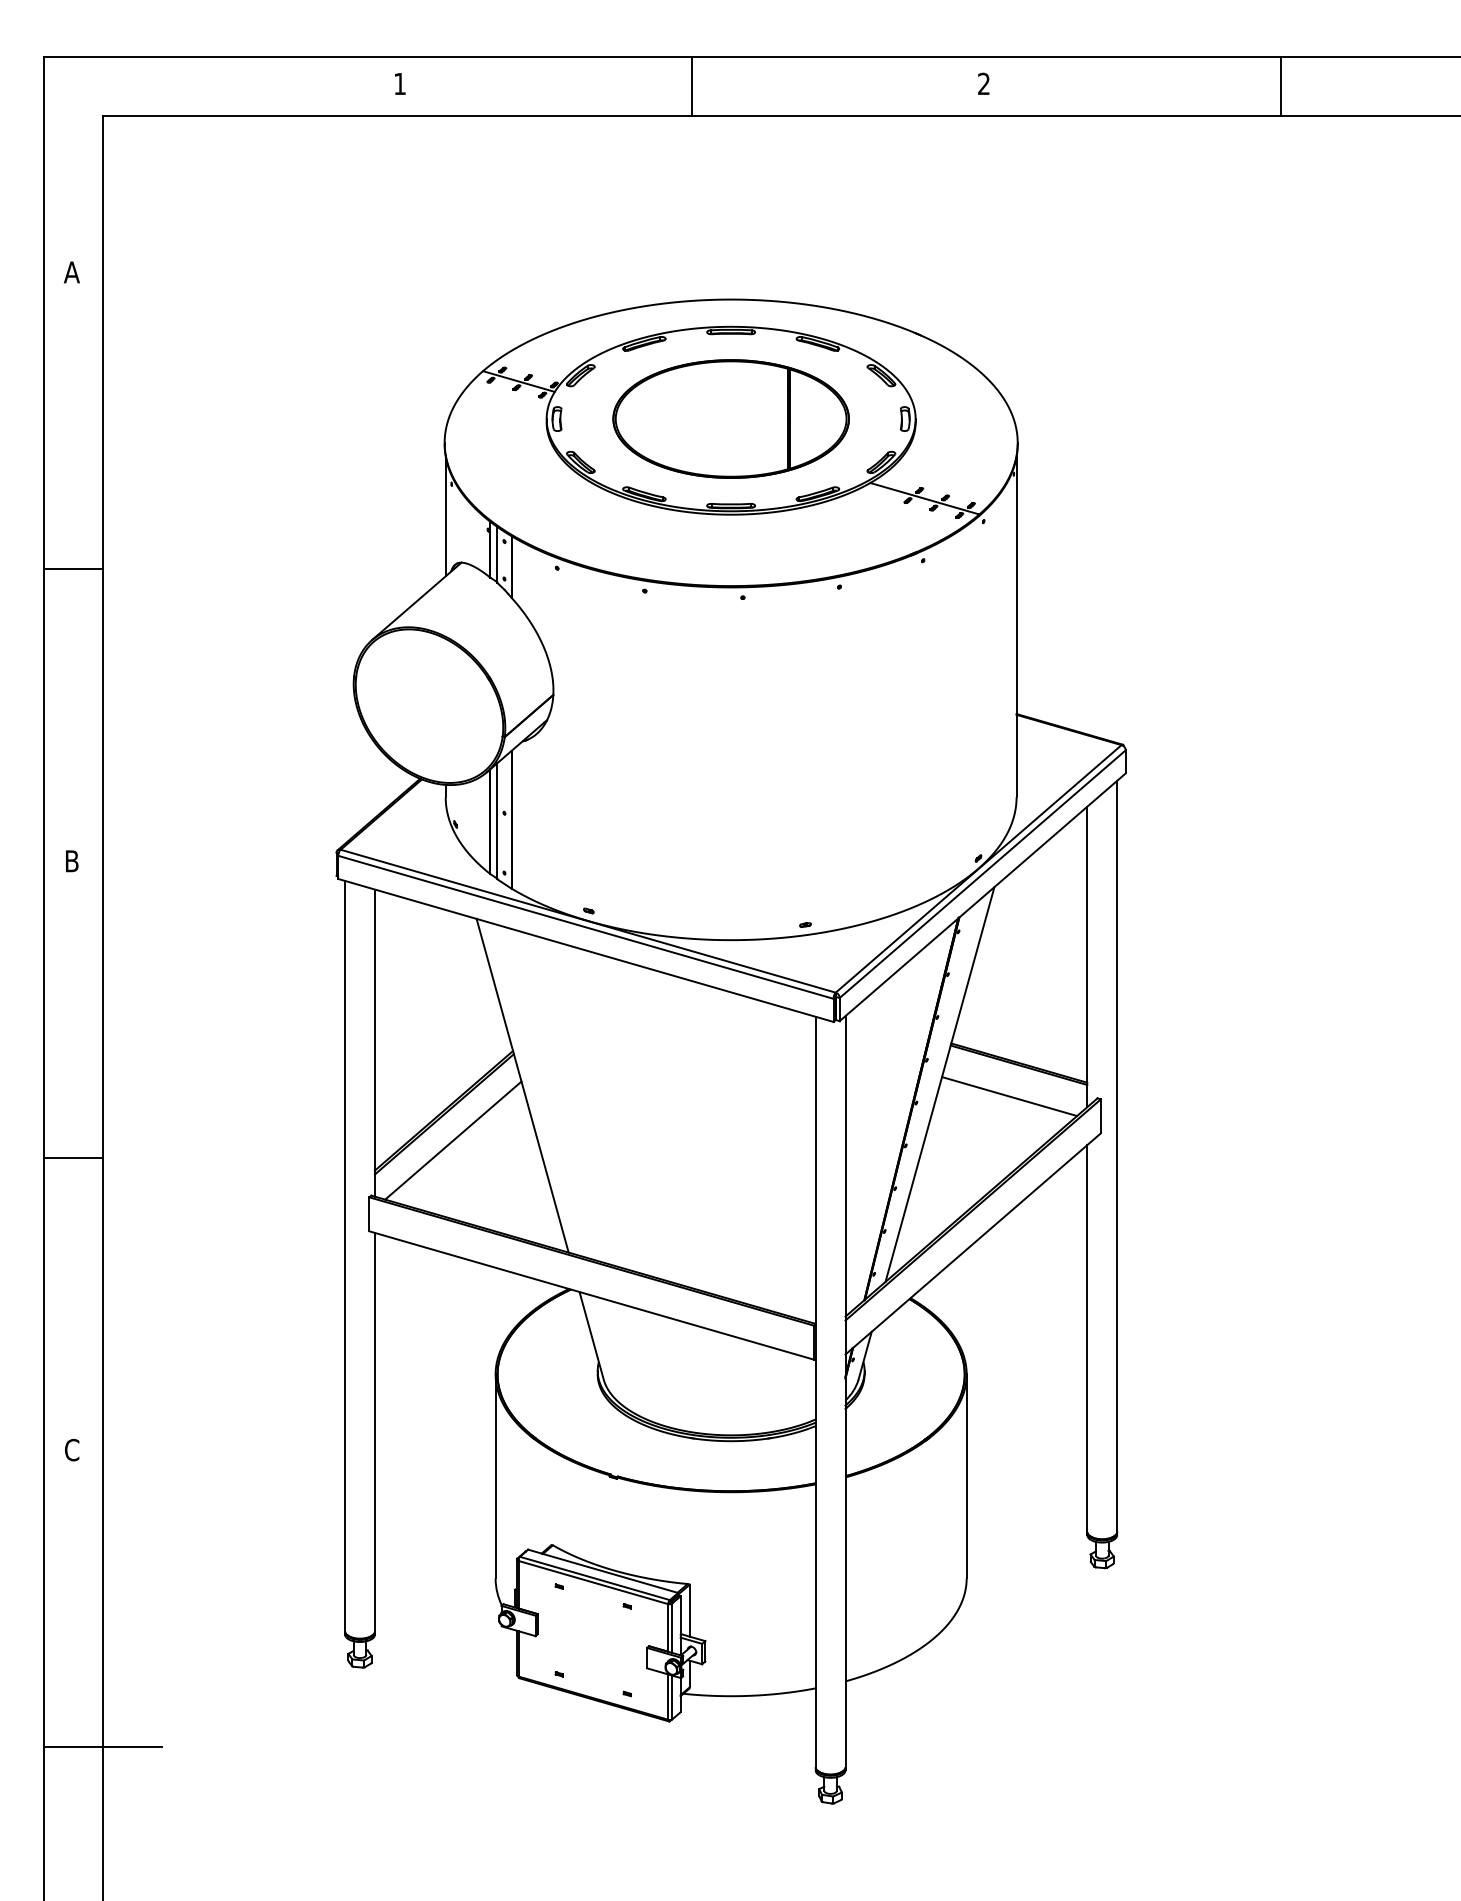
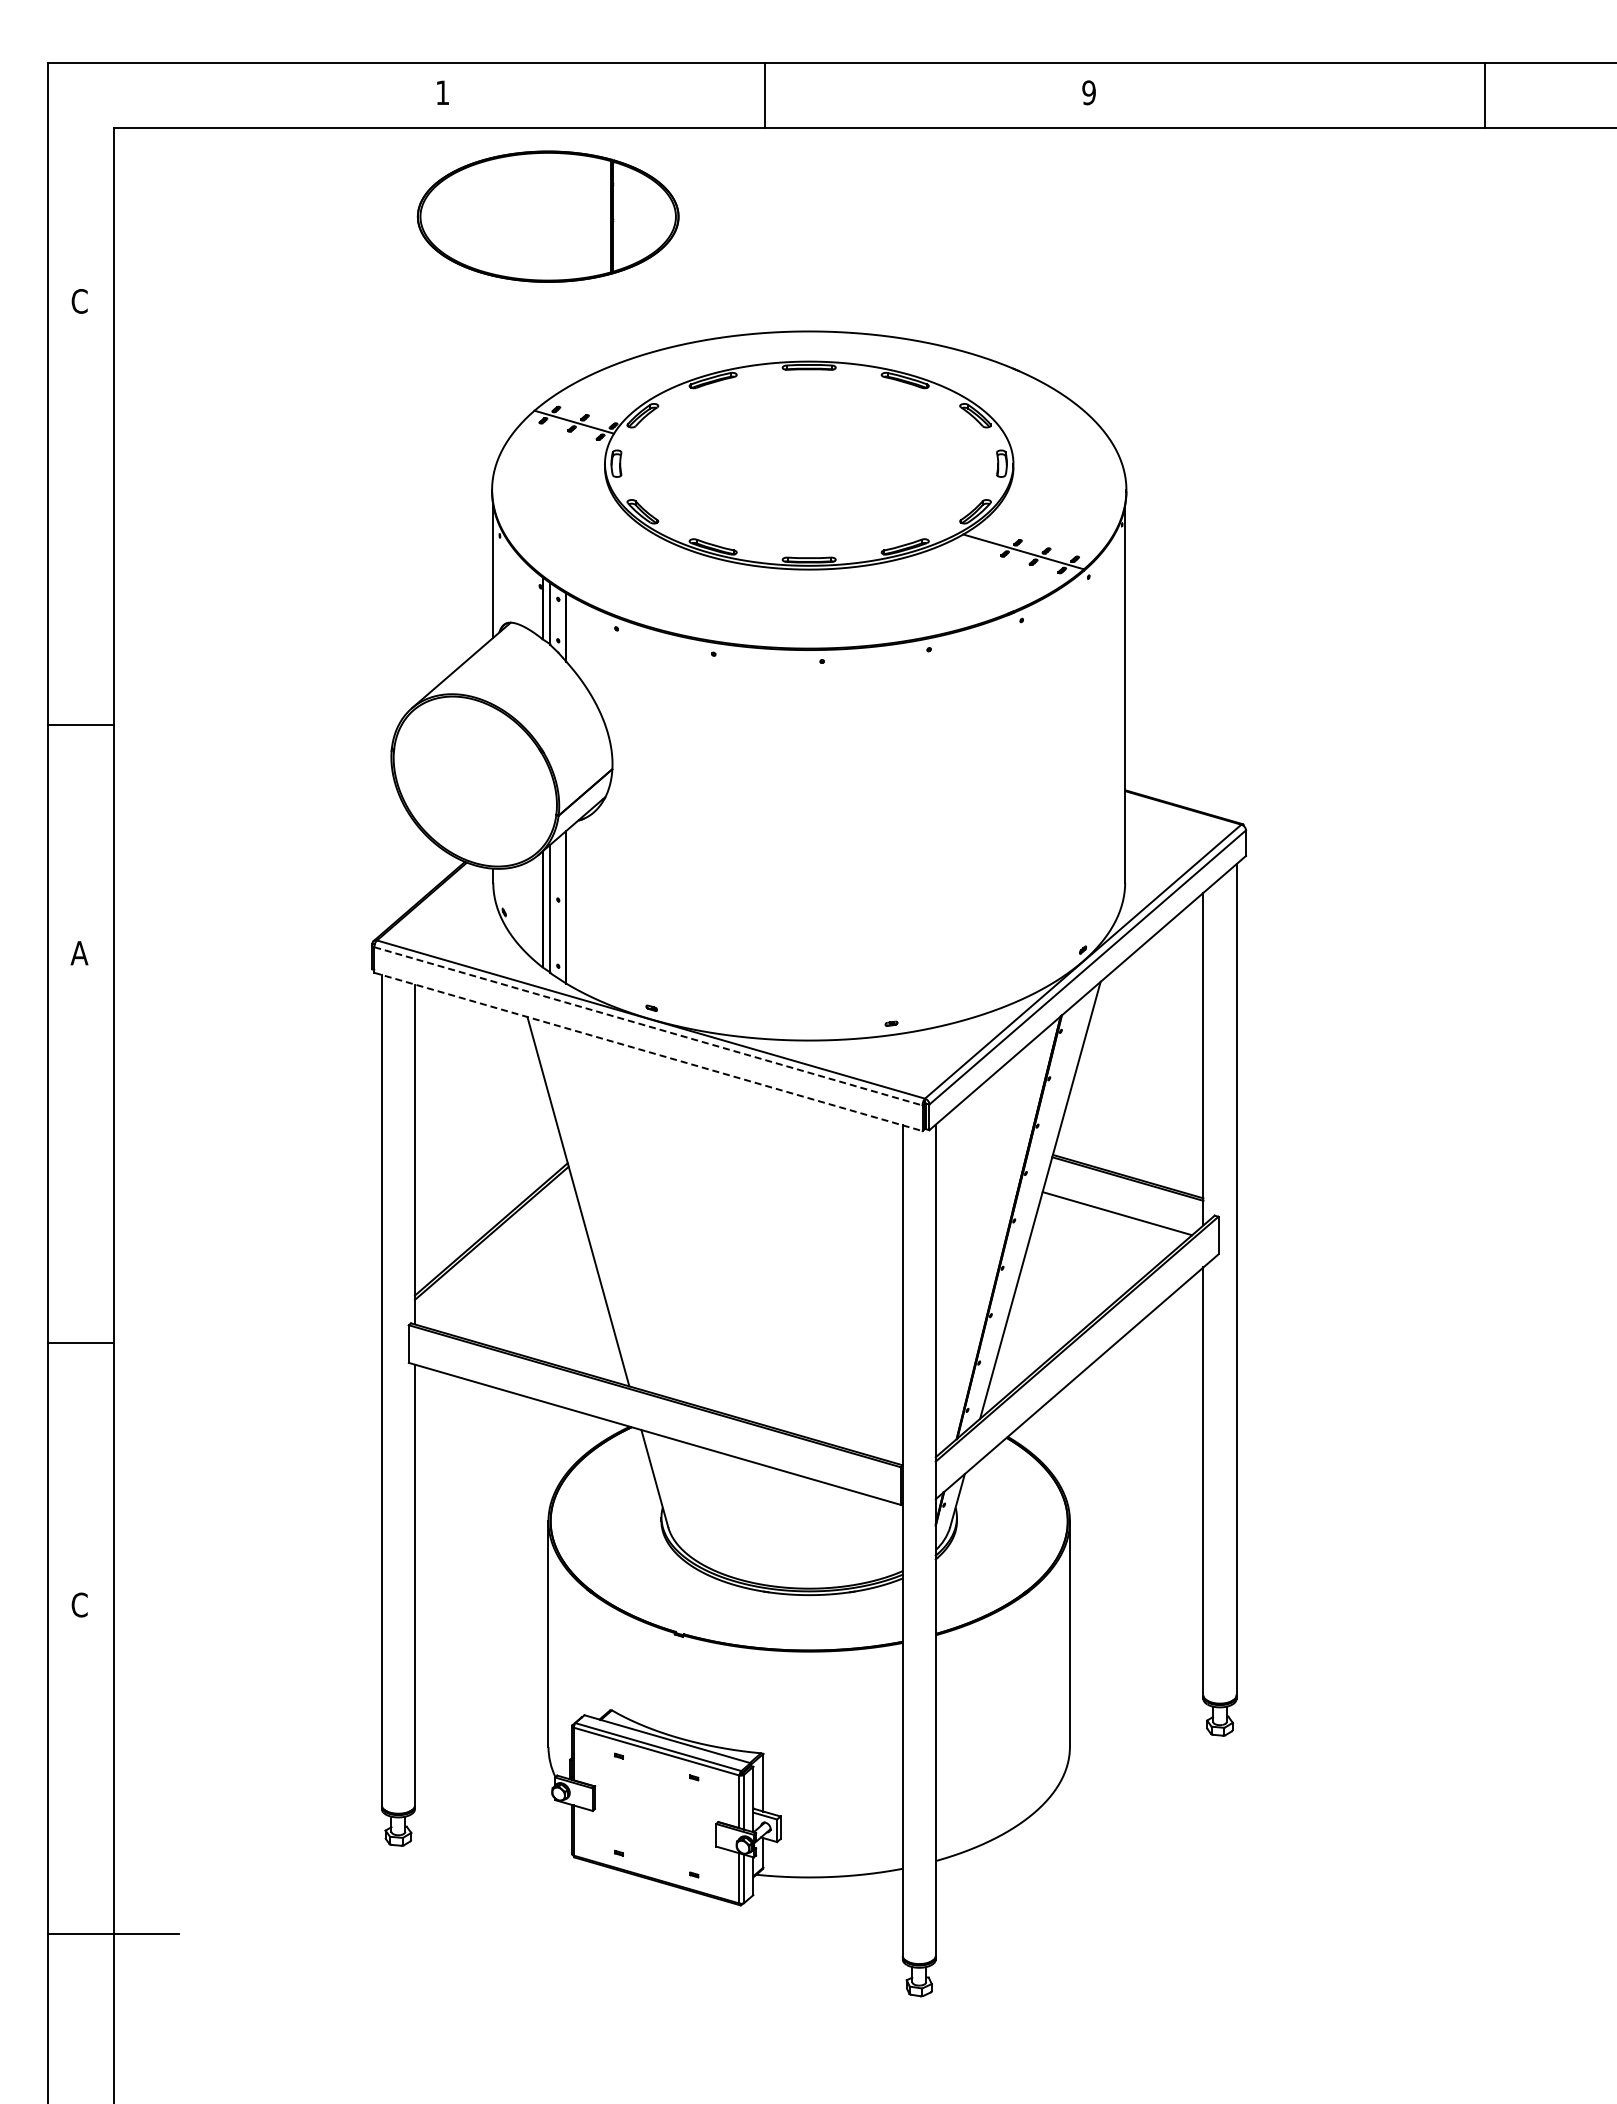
text: (983, 83) -> (1088, 92), 2 -> 9
line: (1280, 86) -> (1485, 95), moved
text: (71, 272) -> (79, 301), A -> C
part: (730, 418) -> (547, 216), moved
line: (72, 569) -> (80, 725), moved
text: (71, 861) -> (79, 953), B -> A
line: (585, 927) -> (648, 1026), solid -> dashed
line: (585, 950) -> (648, 1052), solid -> dashed
line: (453, 1140) -> (501, 1262), removed
line: (72, 1158) -> (80, 1343), moved

